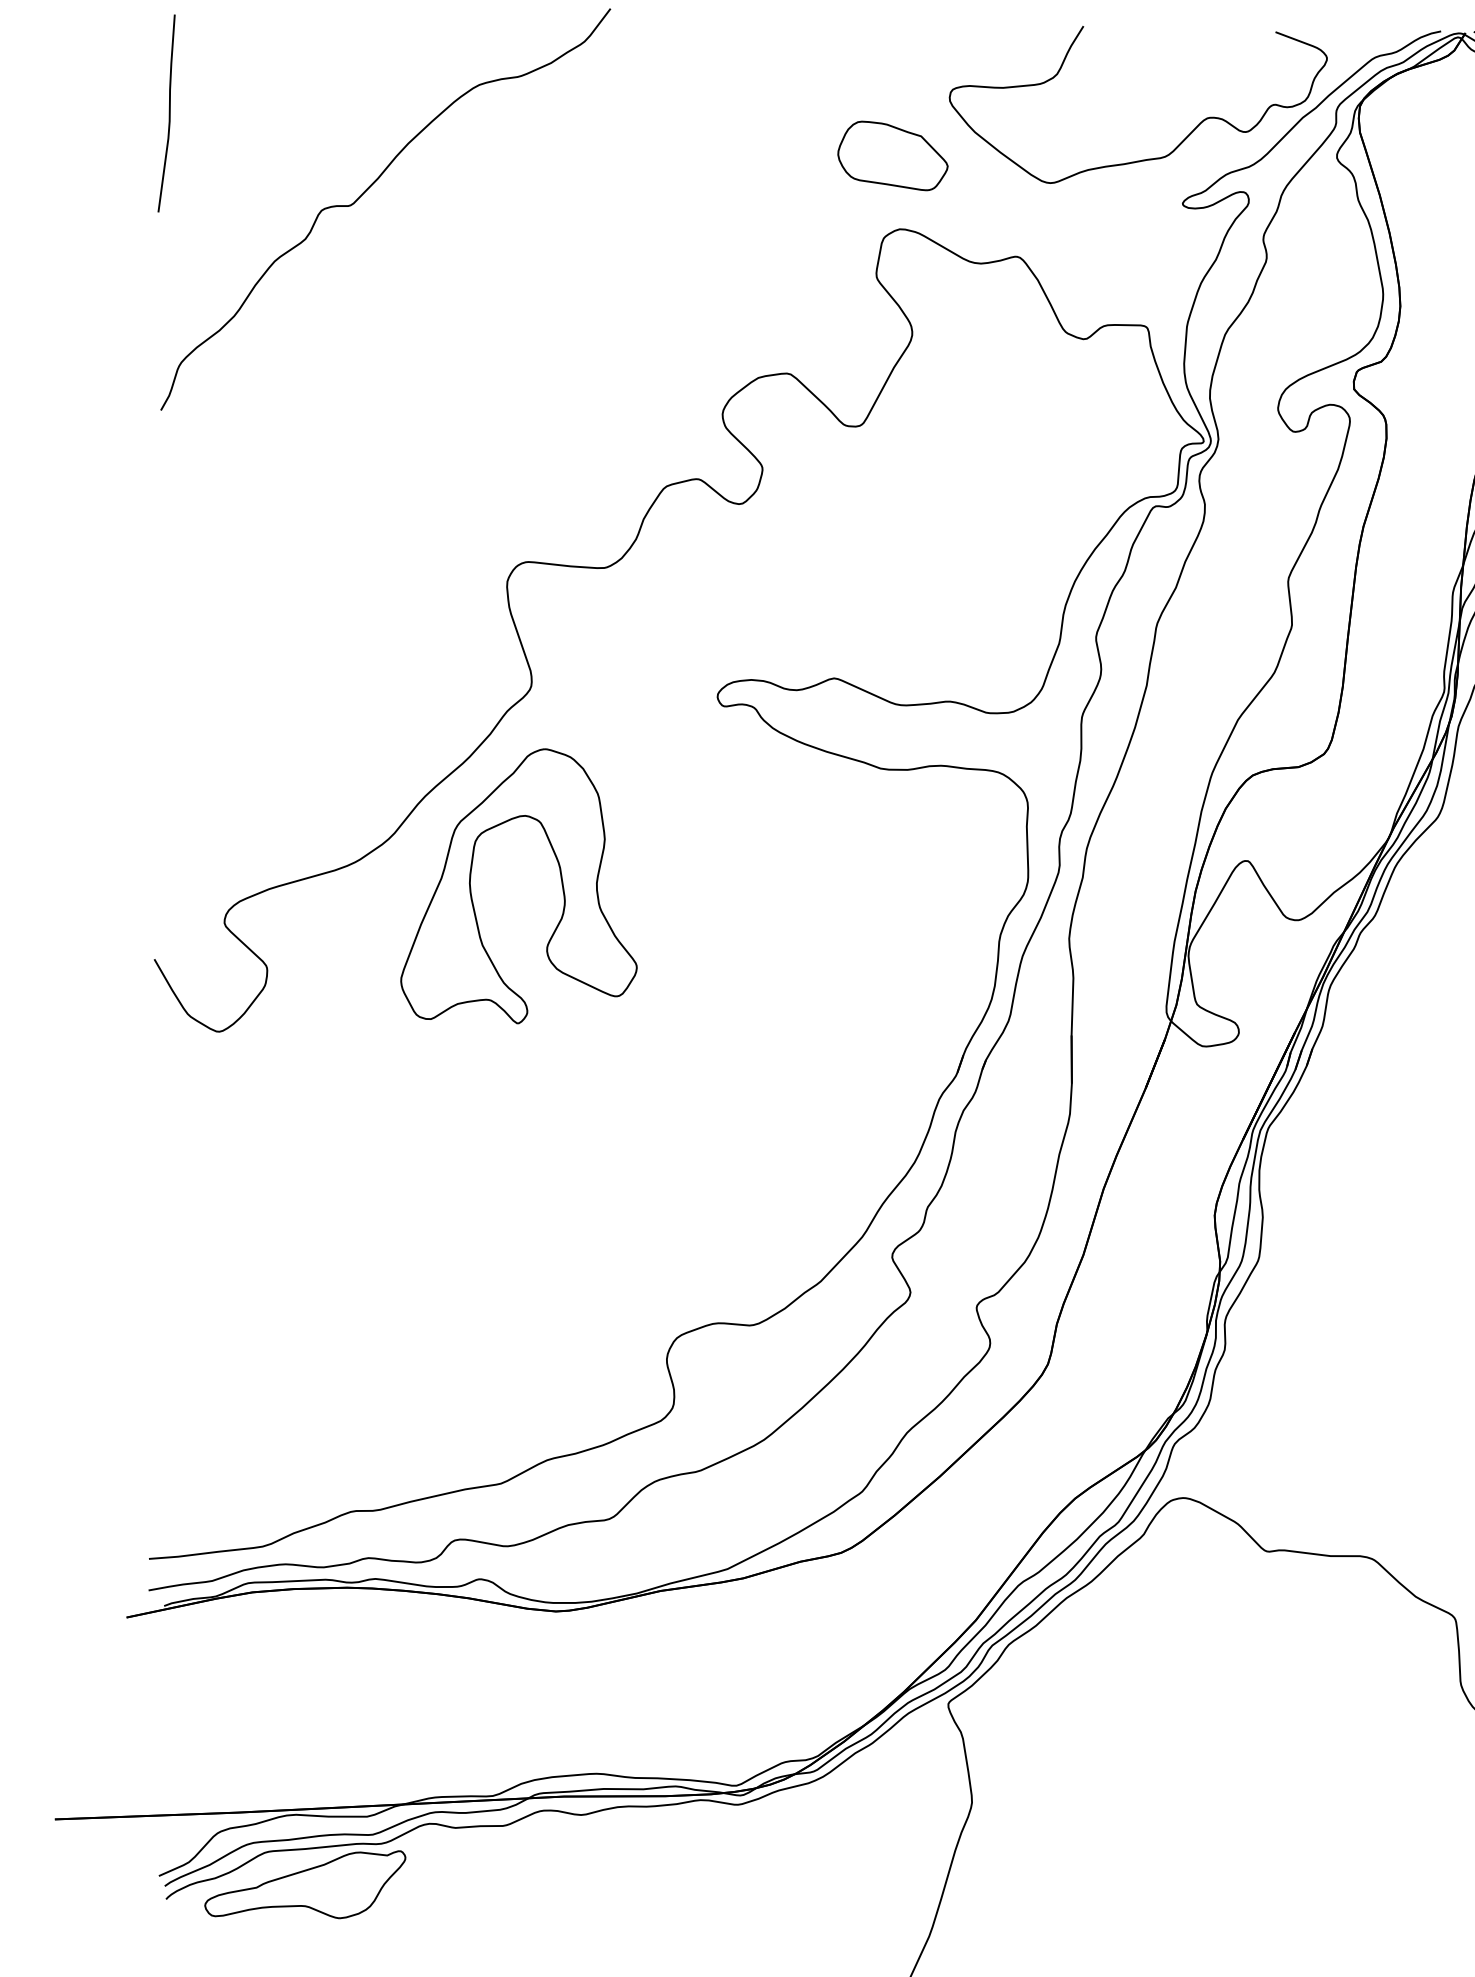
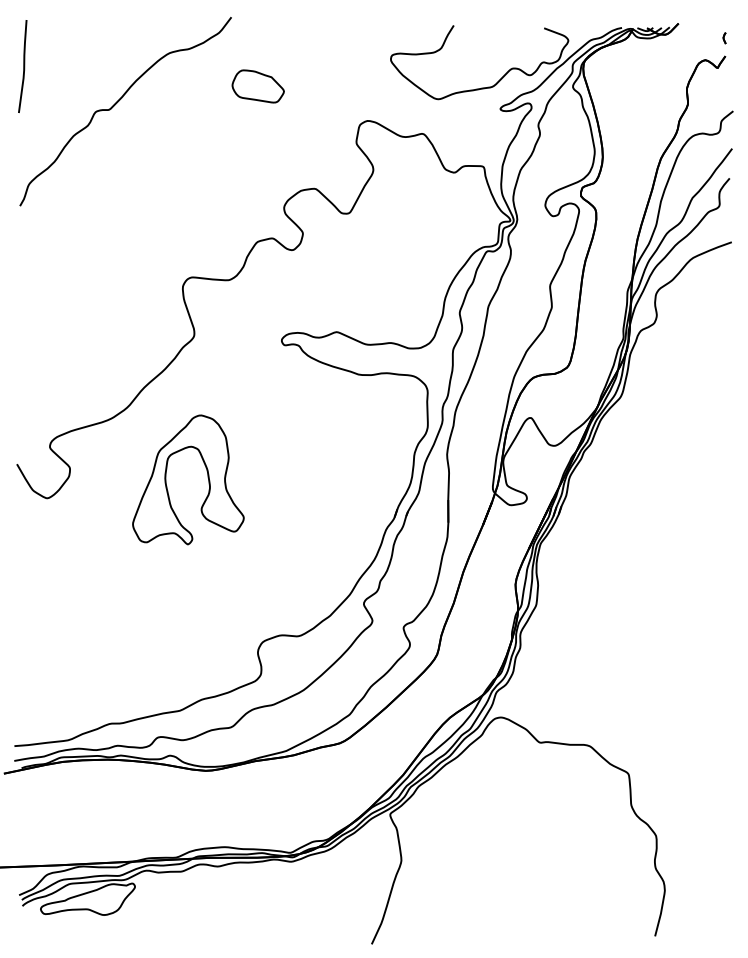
part: (891, 155) -> (257, 86), moved
part: (559, 881) -> (207, 477), moved

